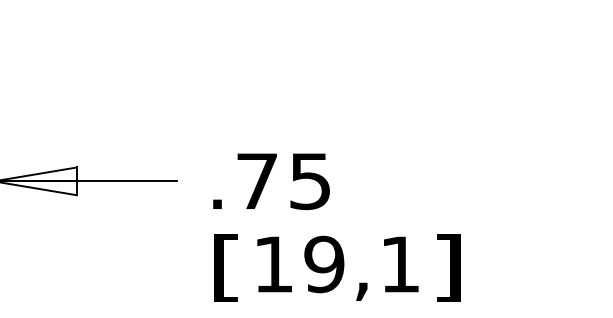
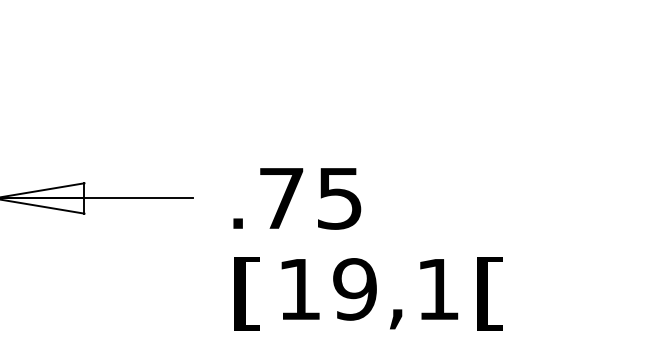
text: (448, 268) -> (490, 293), ] -> [

